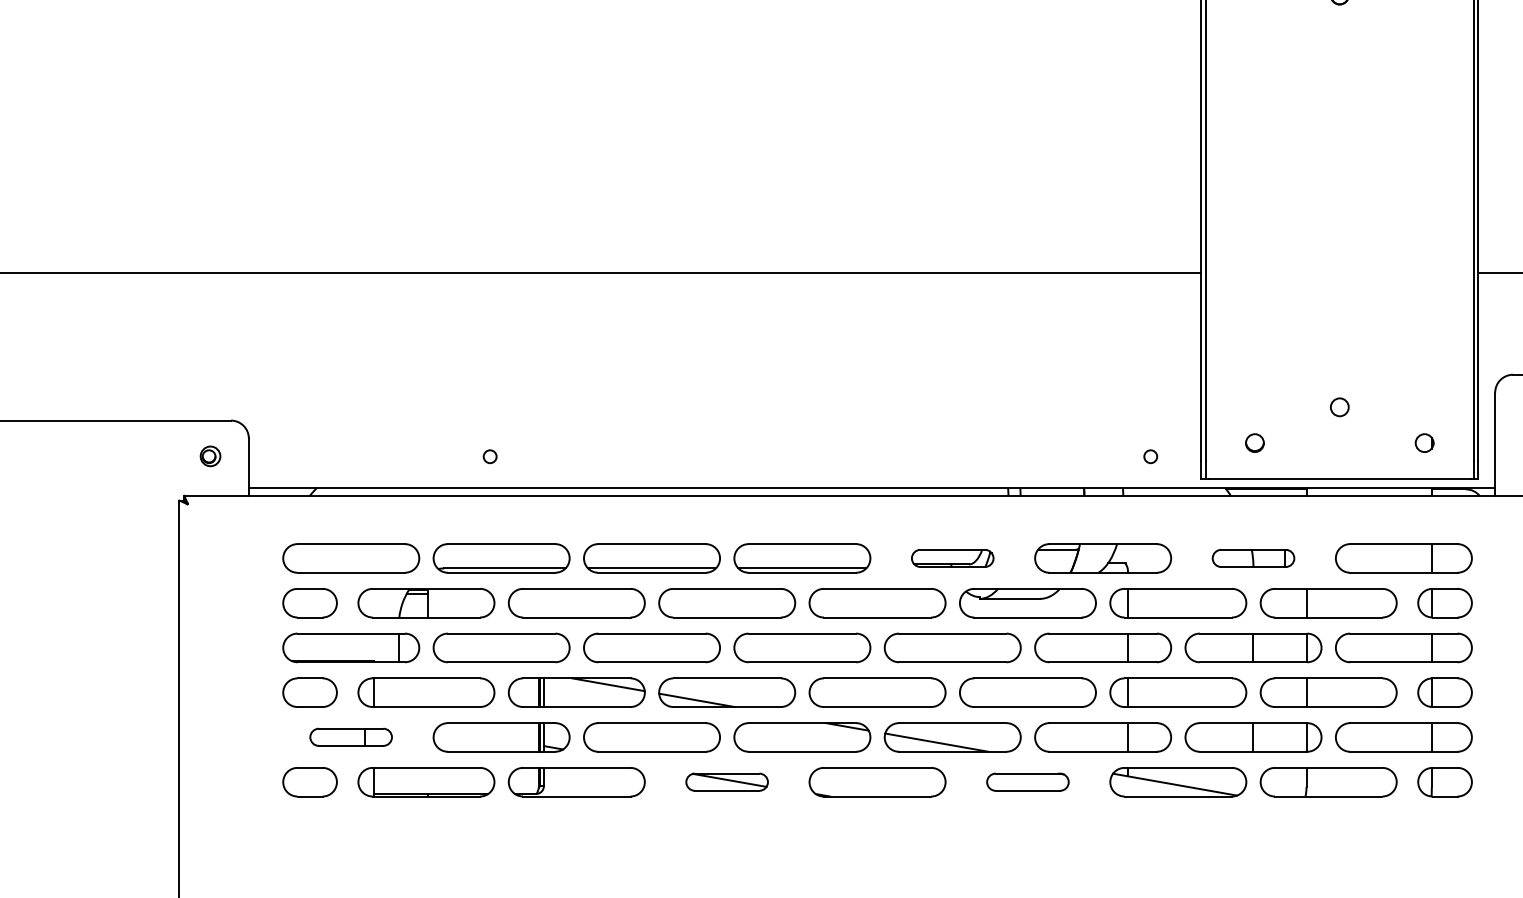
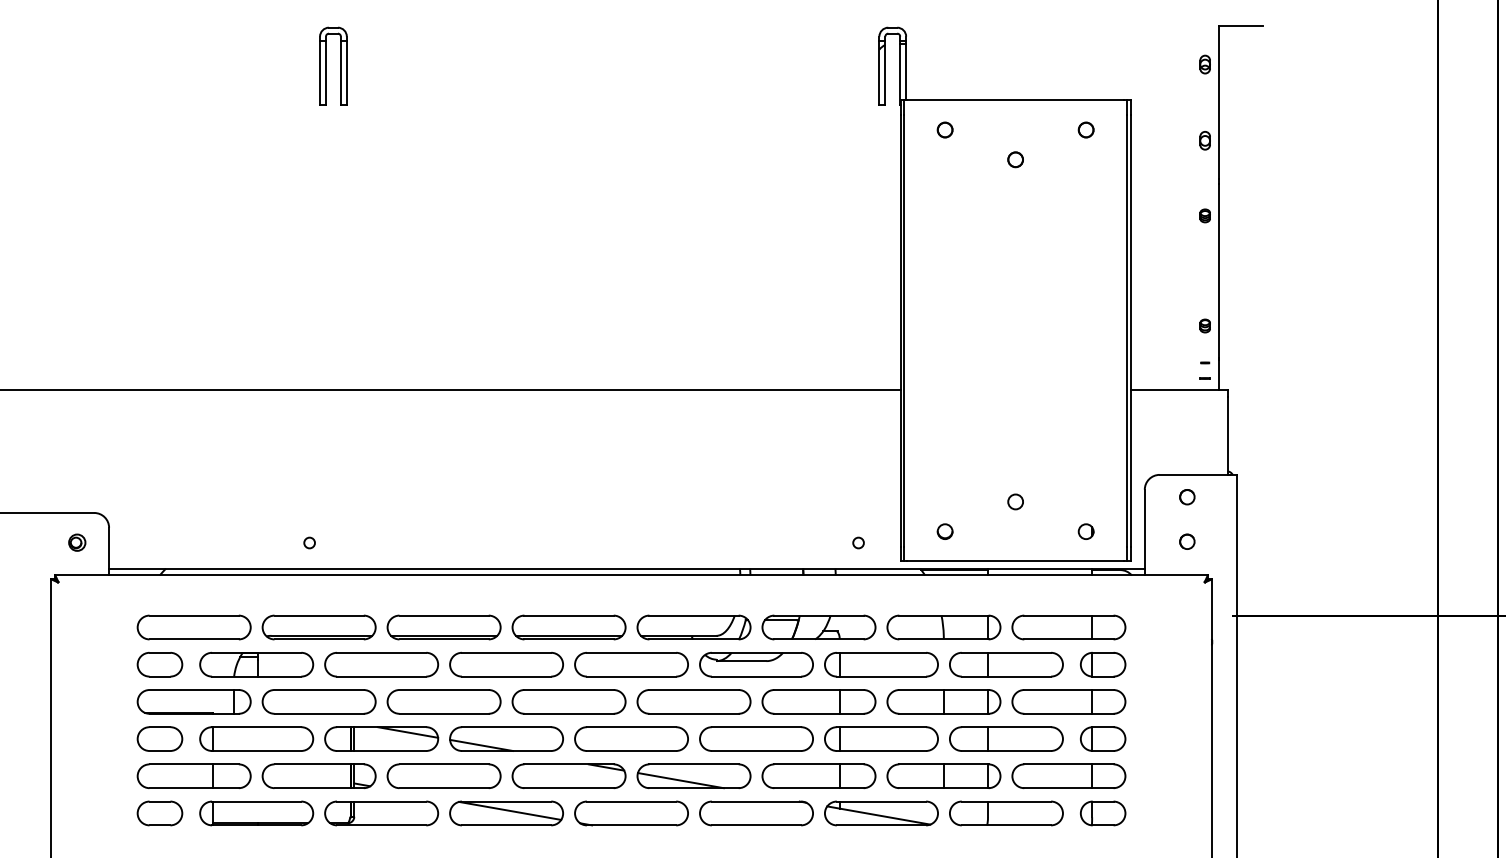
part: (952, 558) -> (693, 627), size x1.67
part: (1252, 558) -> (943, 627), size x1.67
part: (350, 736) -> (193, 775), size x1.67
part: (727, 782) -> (506, 813), size x1.67
part: (1027, 782) -> (756, 813), size x1.67

